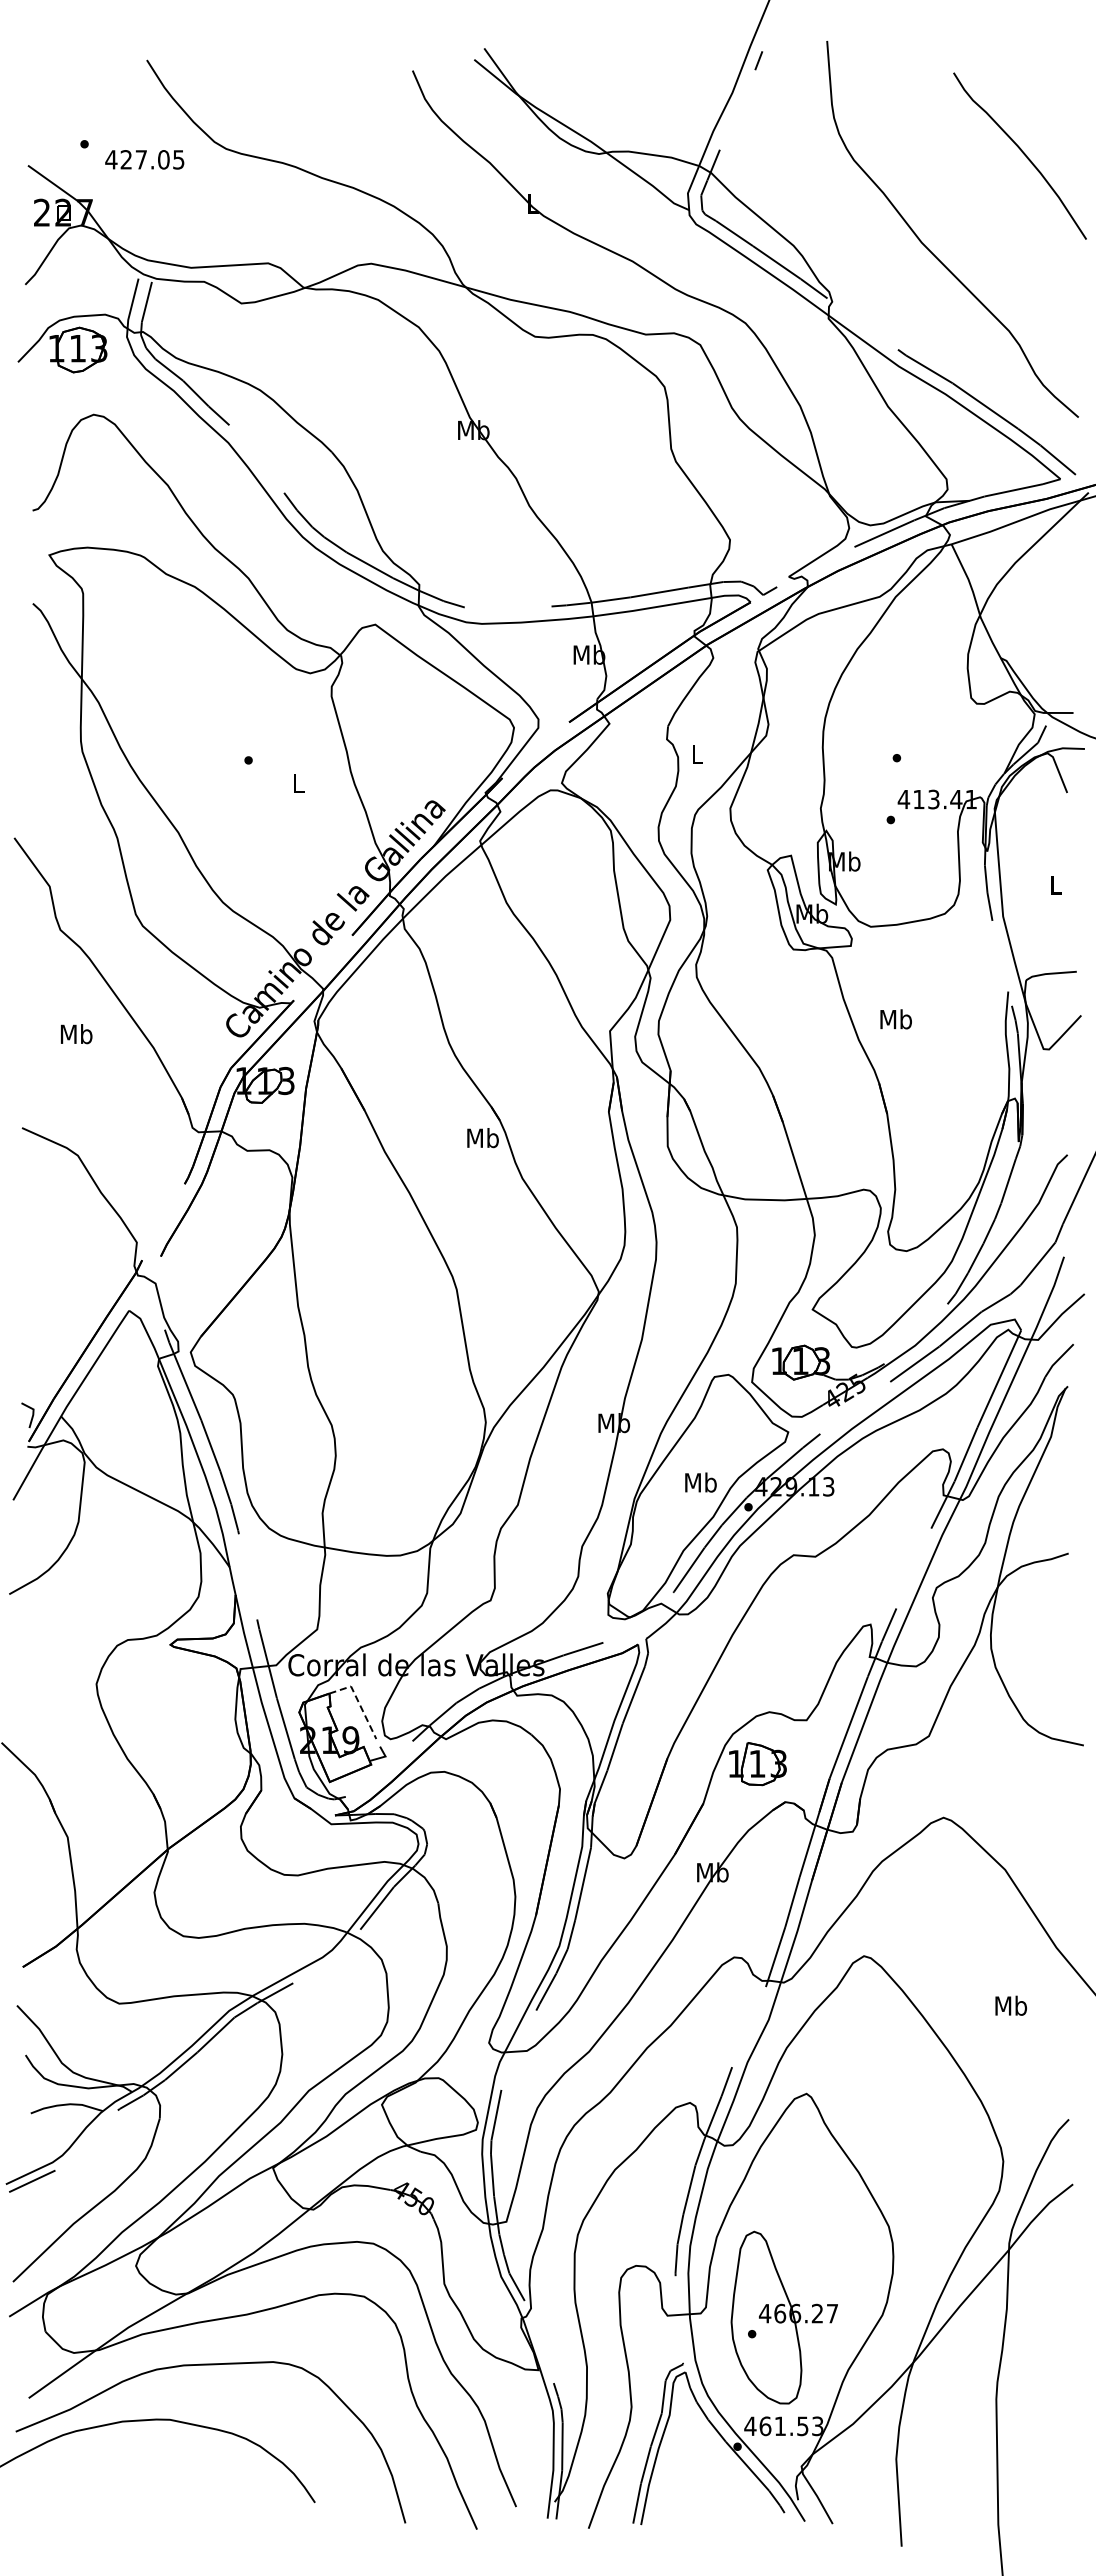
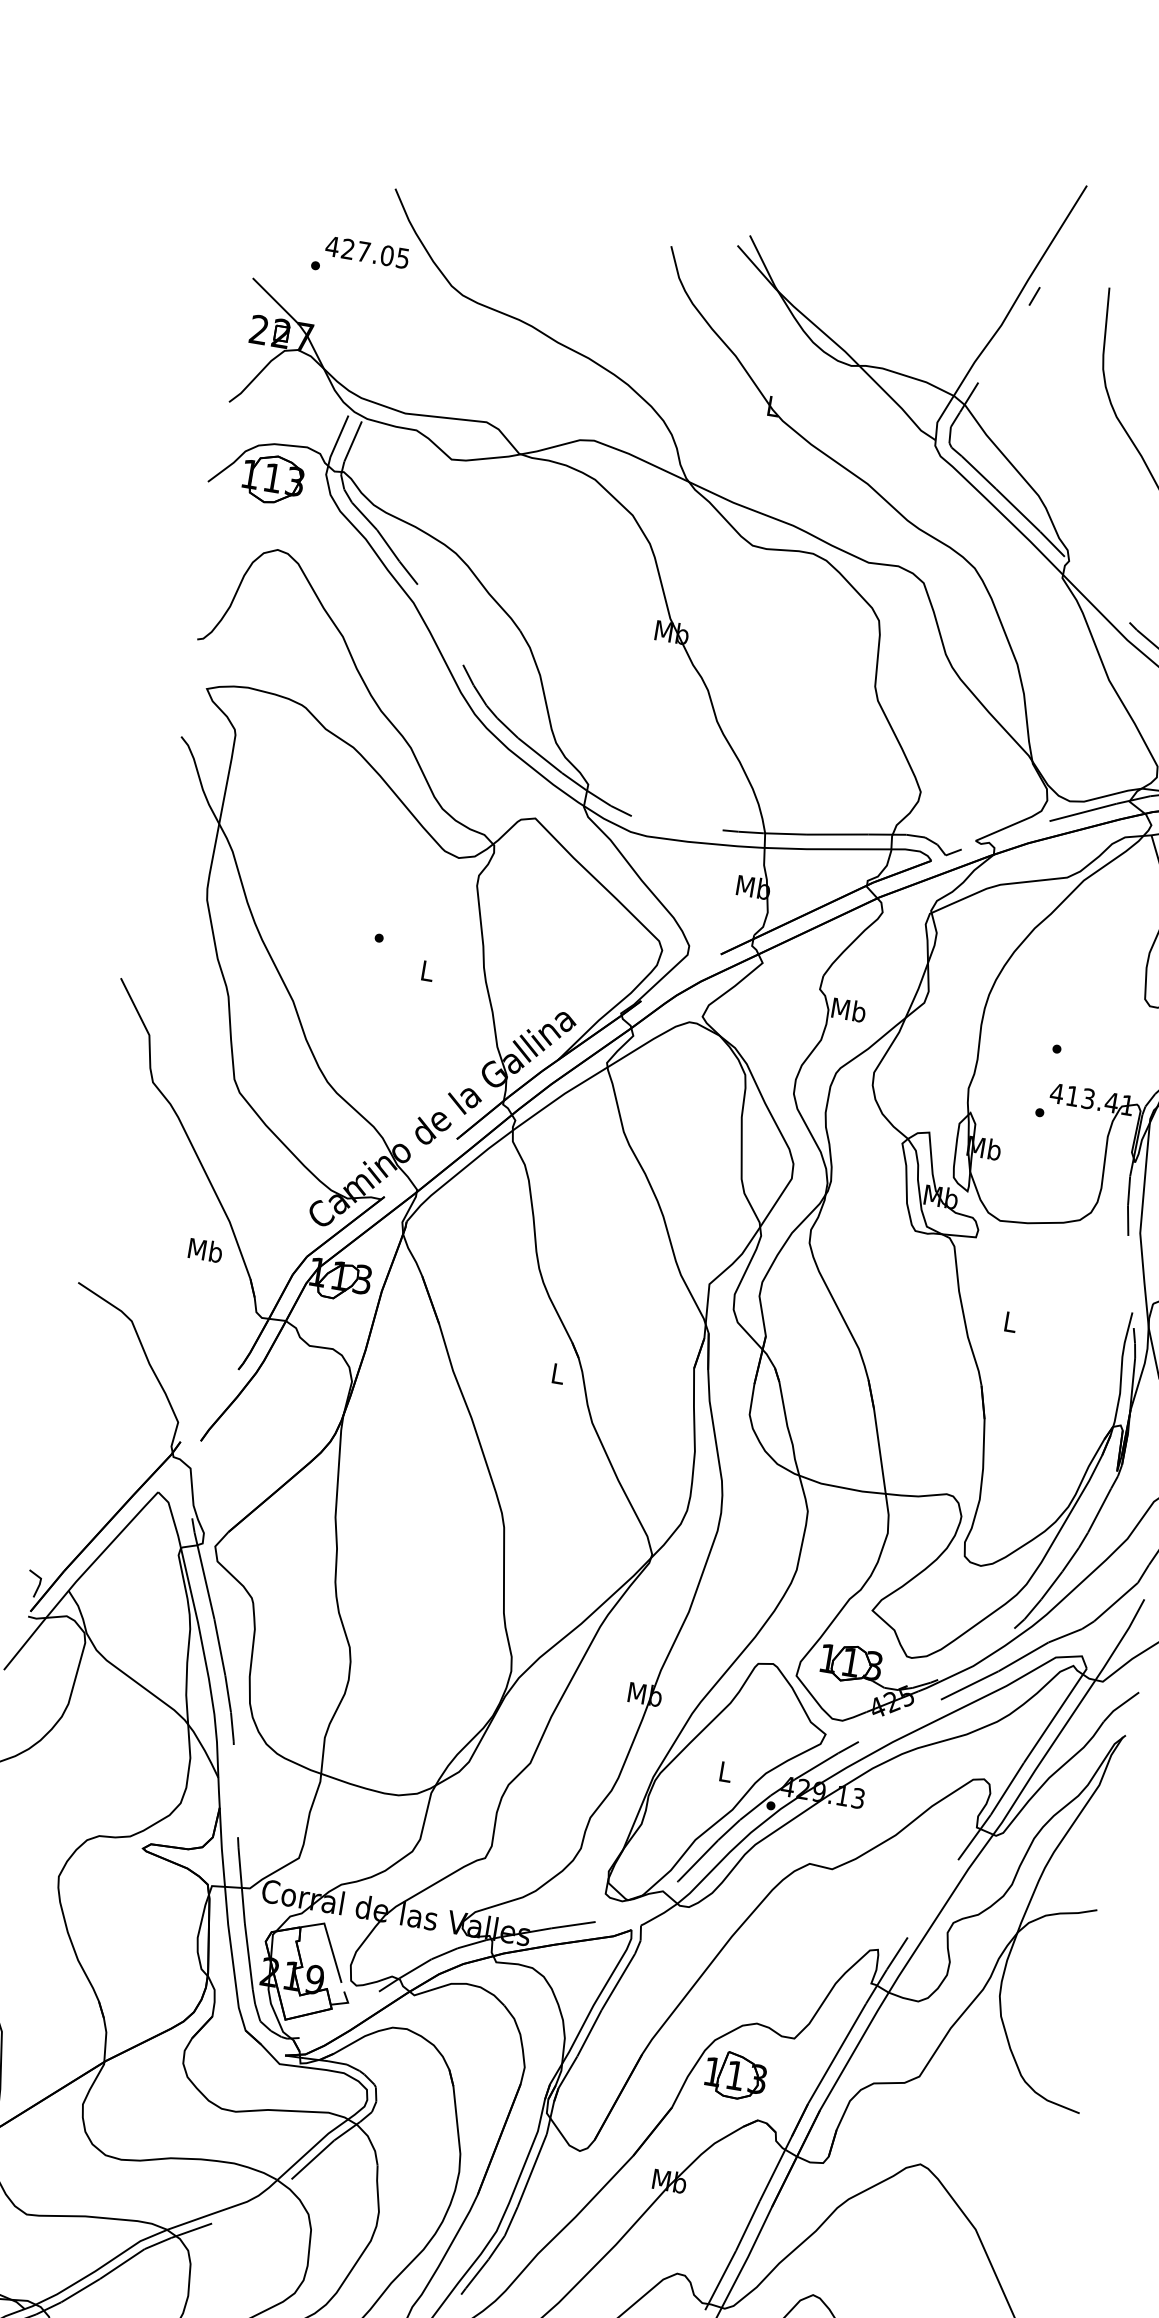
text: (144, 159) -> (367, 252), moved
text: (697, 754) -> (849, 1010), L -> Mb
text: (895, 1019) -> (1009, 1321), Mb -> L
text: (76, 1034) -> (205, 1250), moved
text: (482, 1138) -> (557, 1374), Mb -> L
text: (700, 1482) -> (725, 1771), Mb -> L
line: (358, 1702) -> (329, 1941), dashed -> solid

